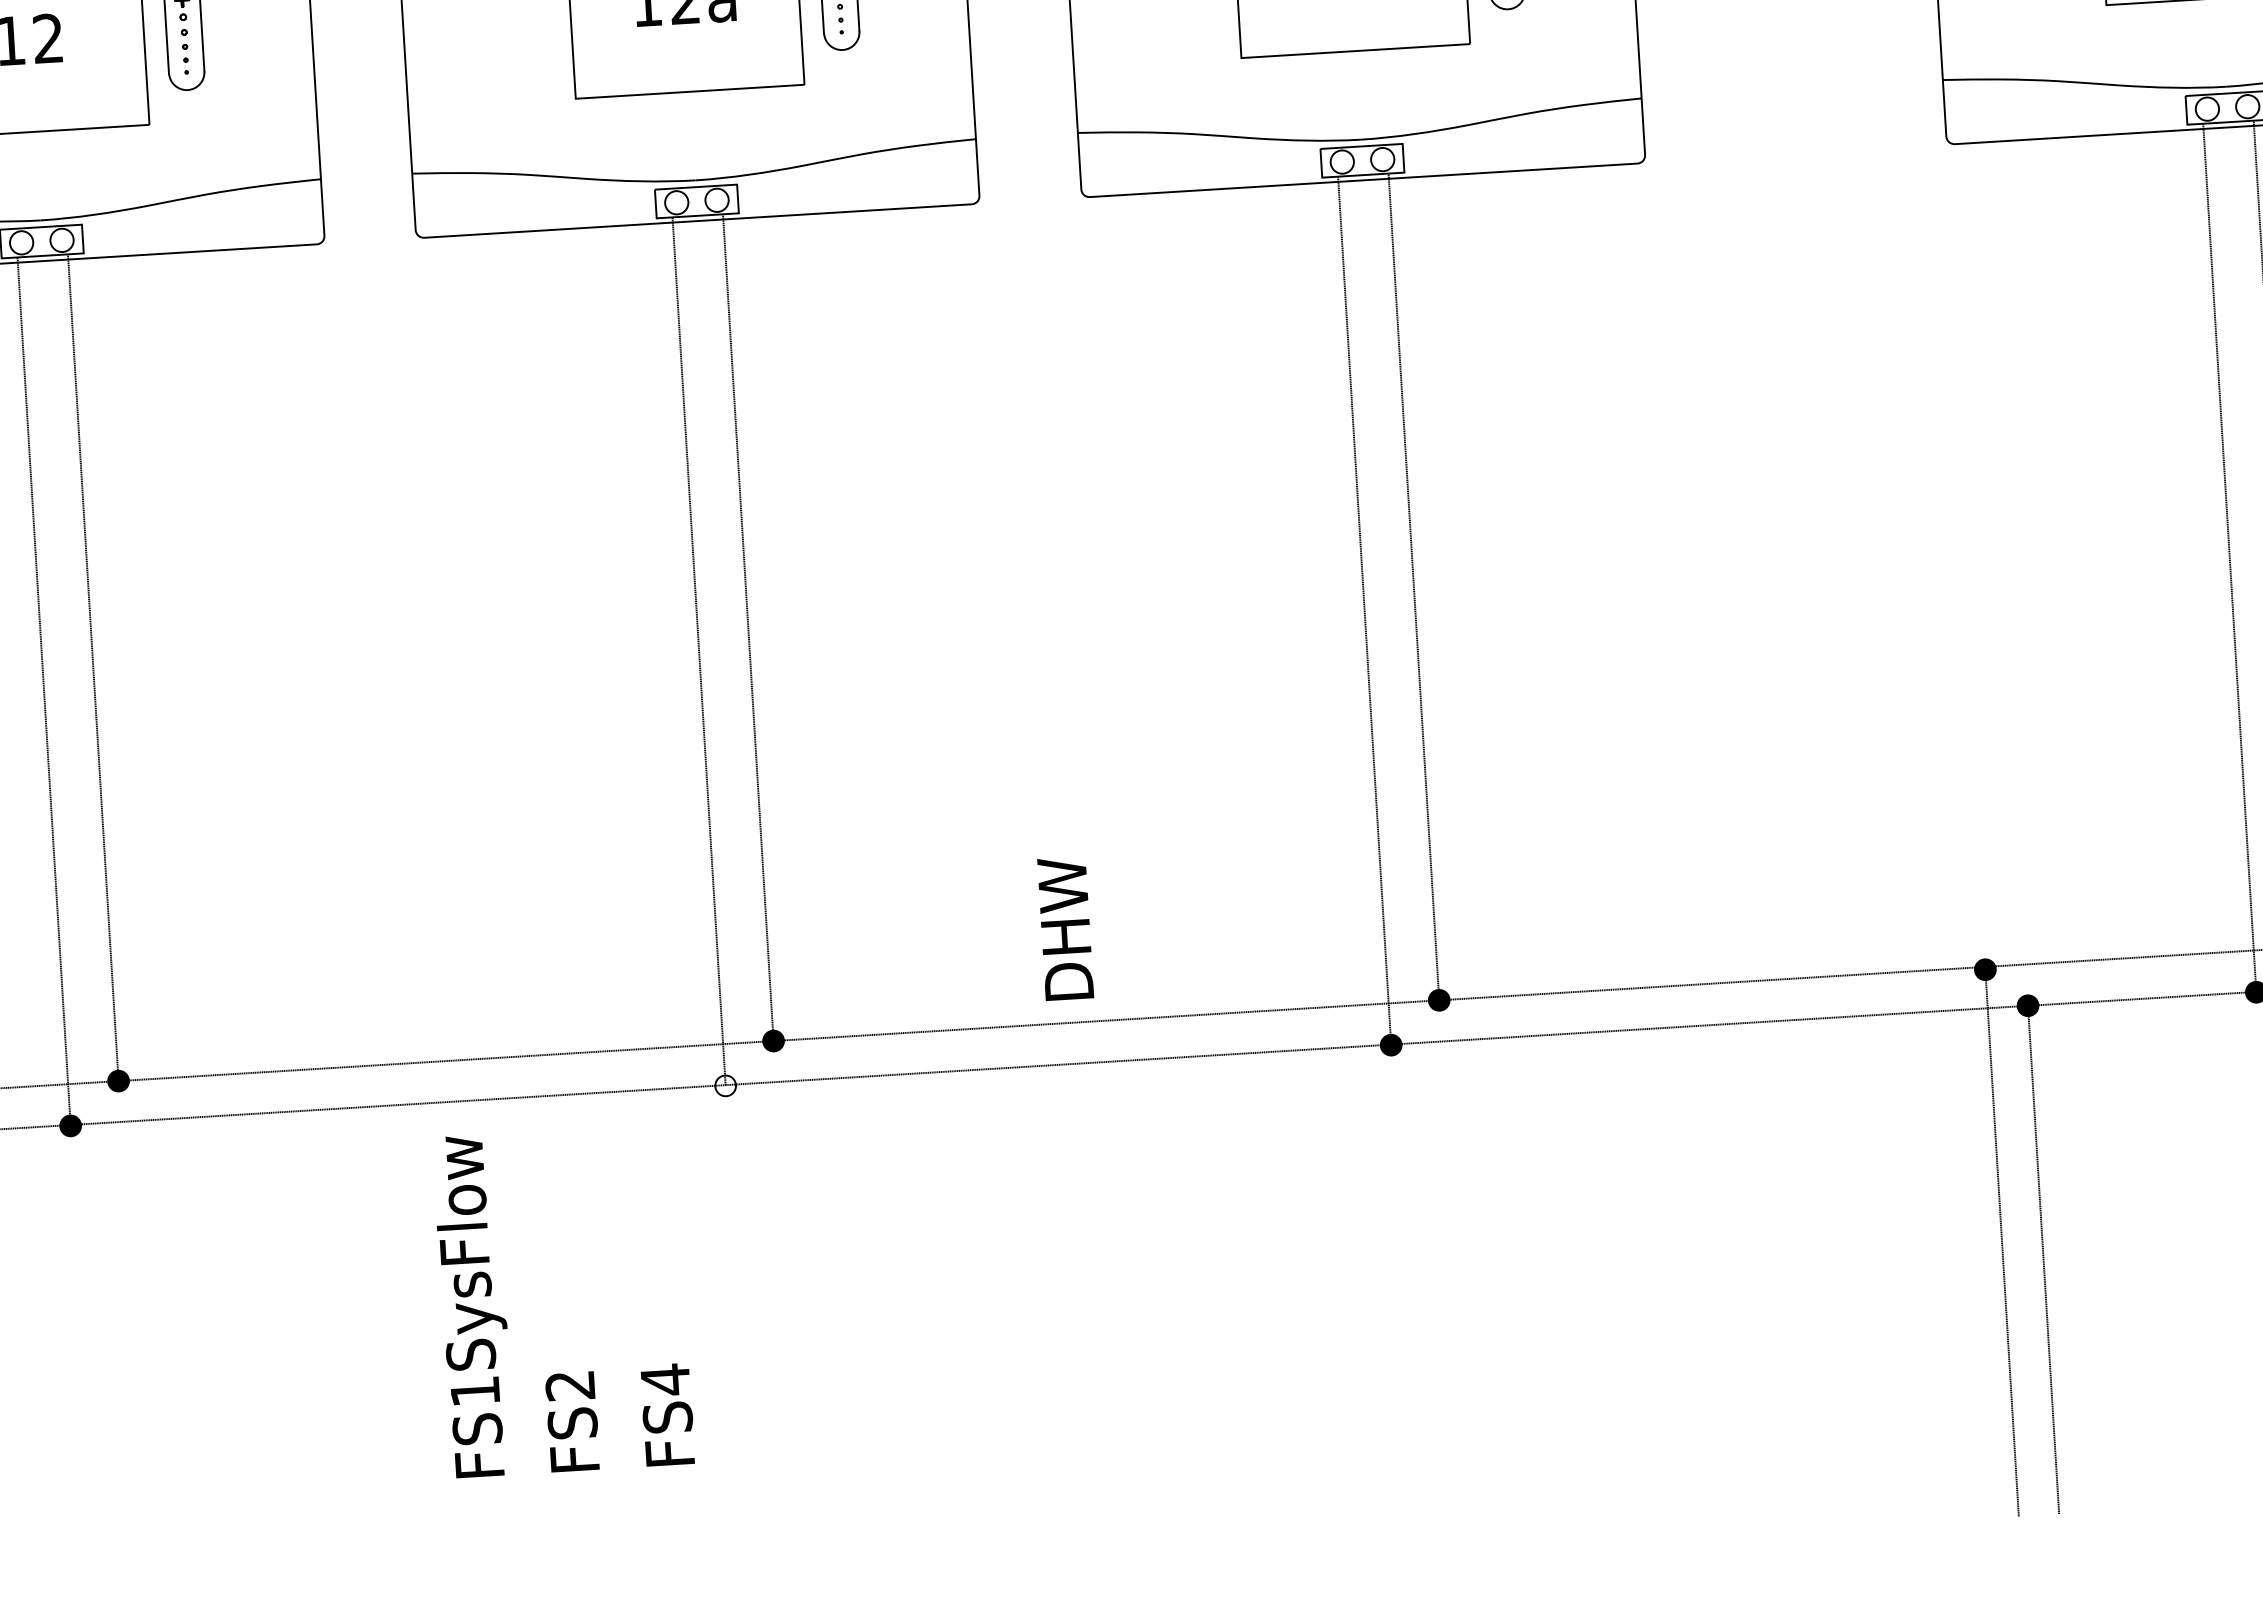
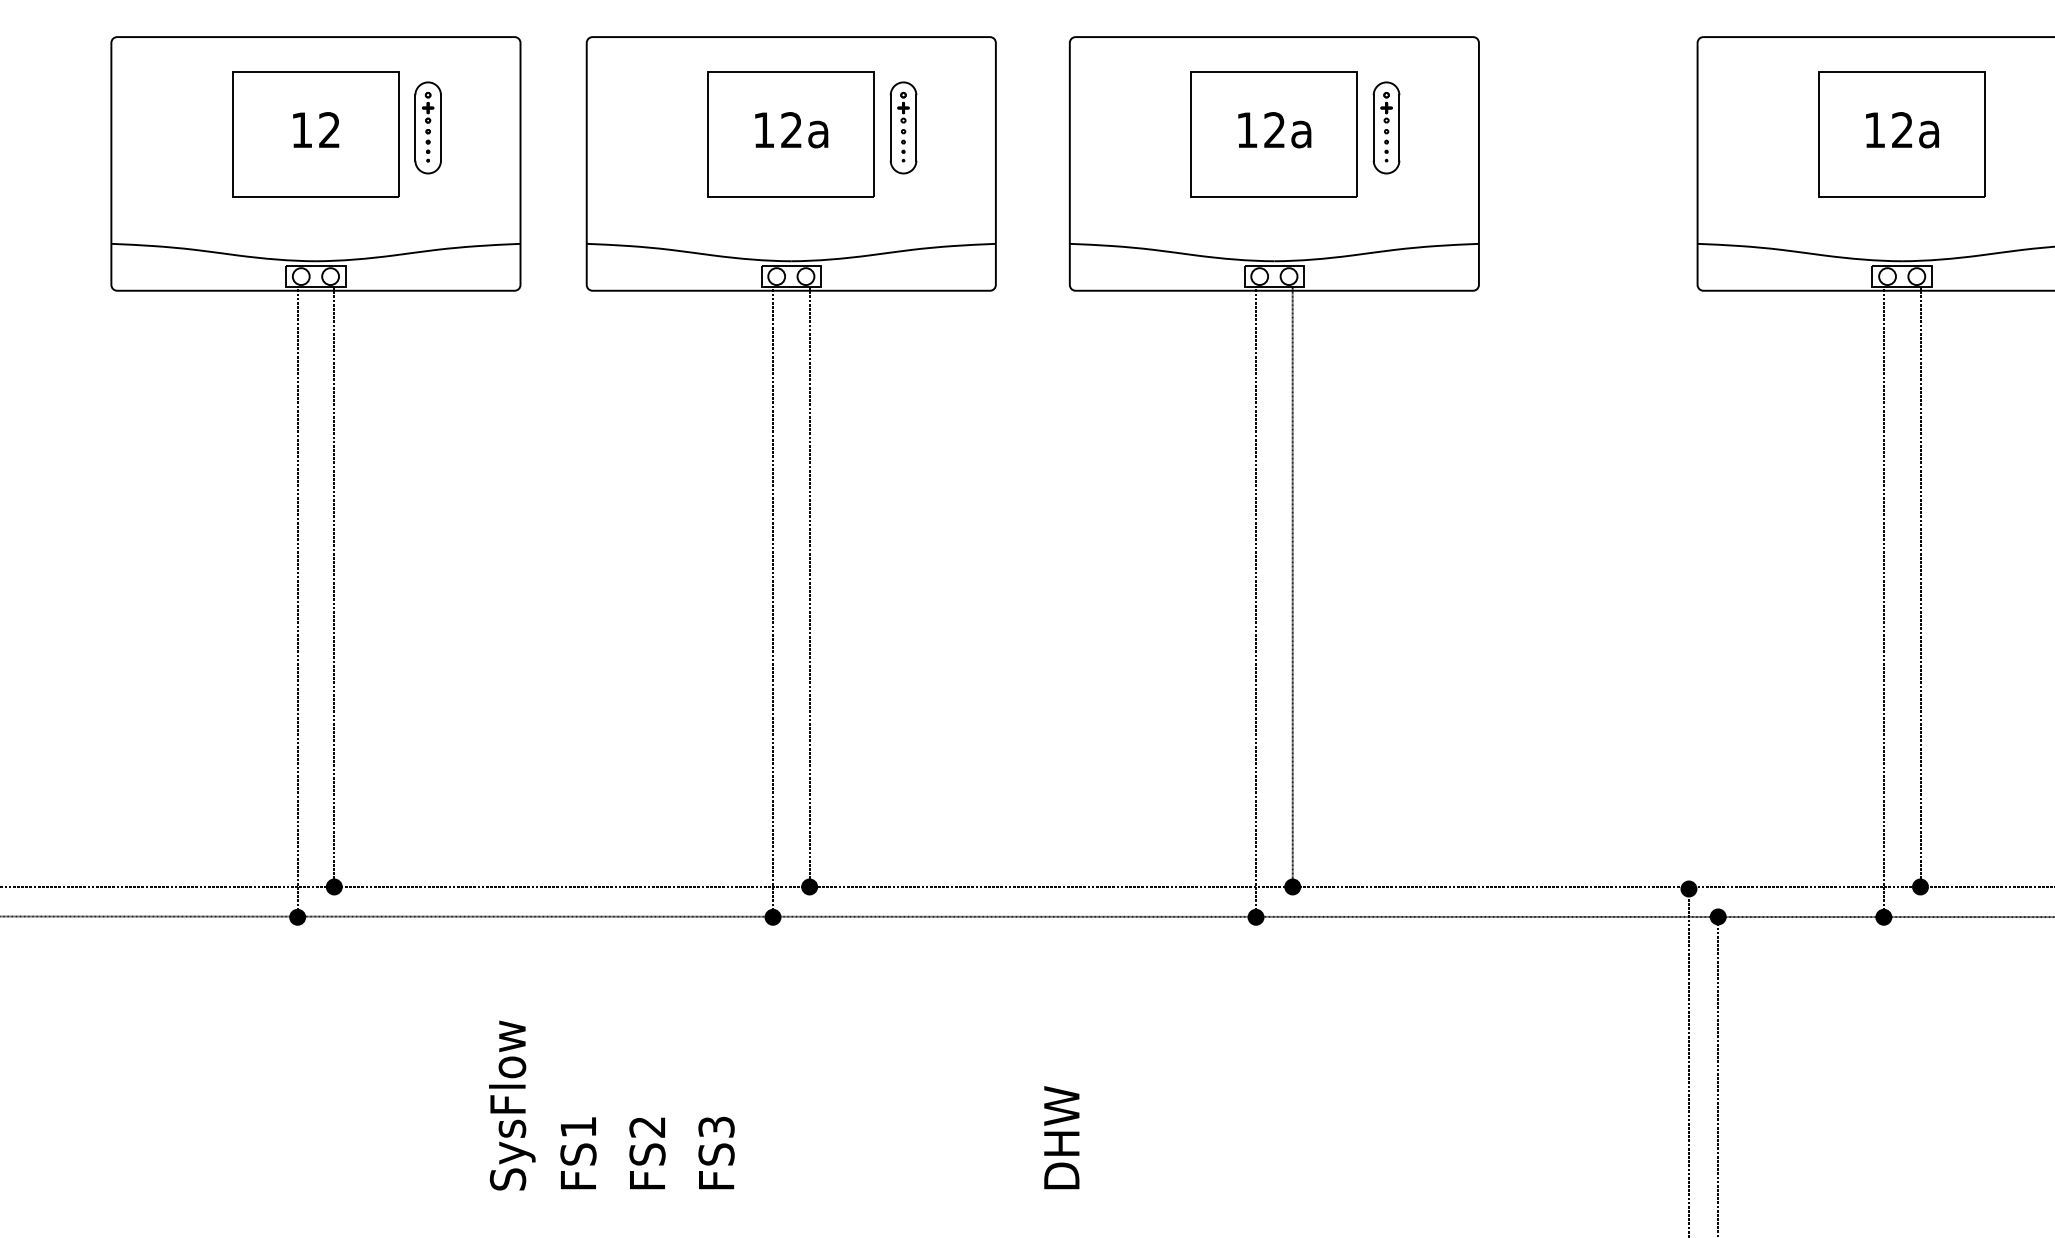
text: (1065, 928) -> (1061, 1137), moved
fill: (724, 1084) -> (772, 916), added
text: (470, 1252) -> (512, 1105), moved
text: (665, 1378) -> (716, 1126), FS4 -> FS3

